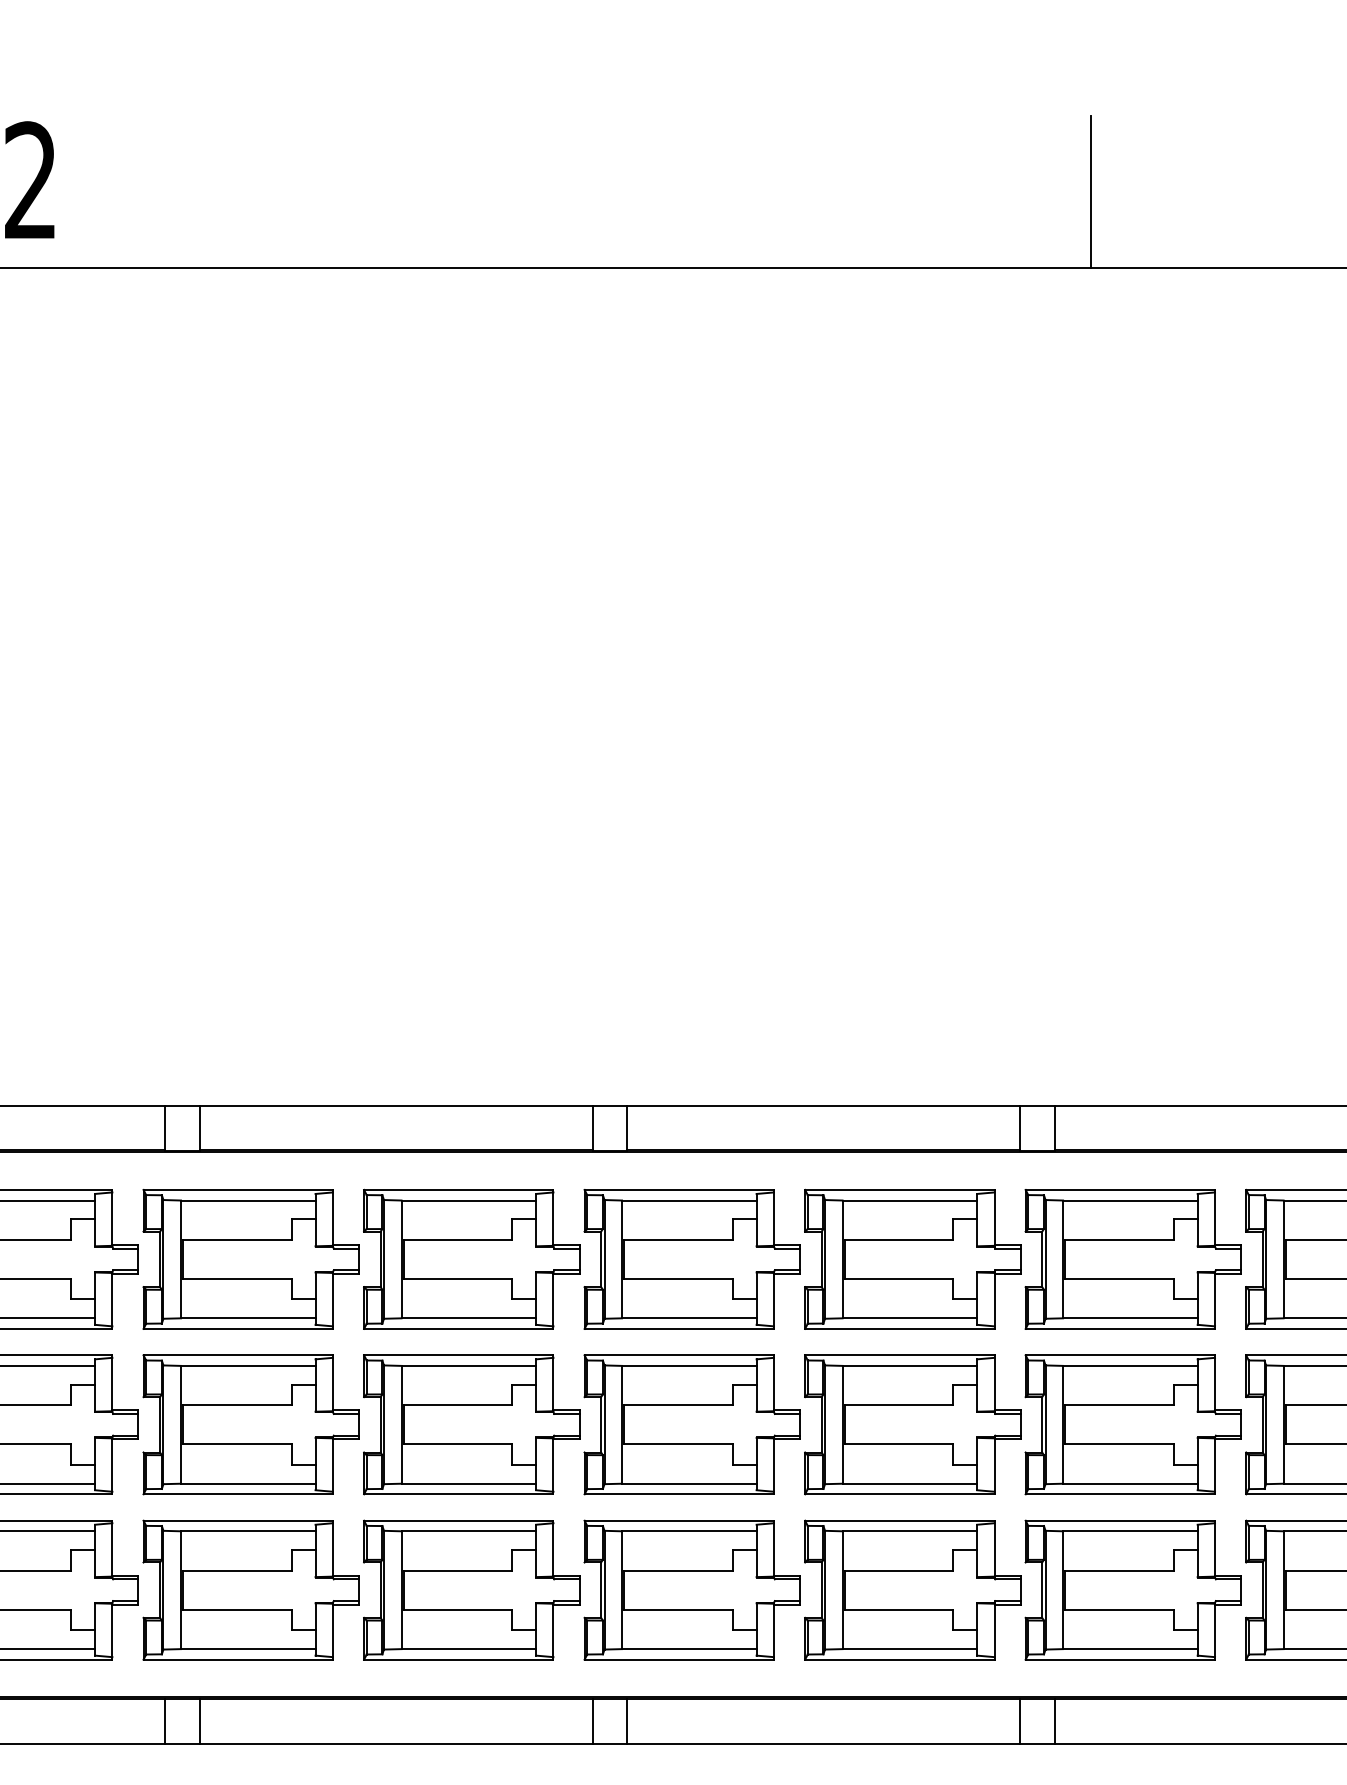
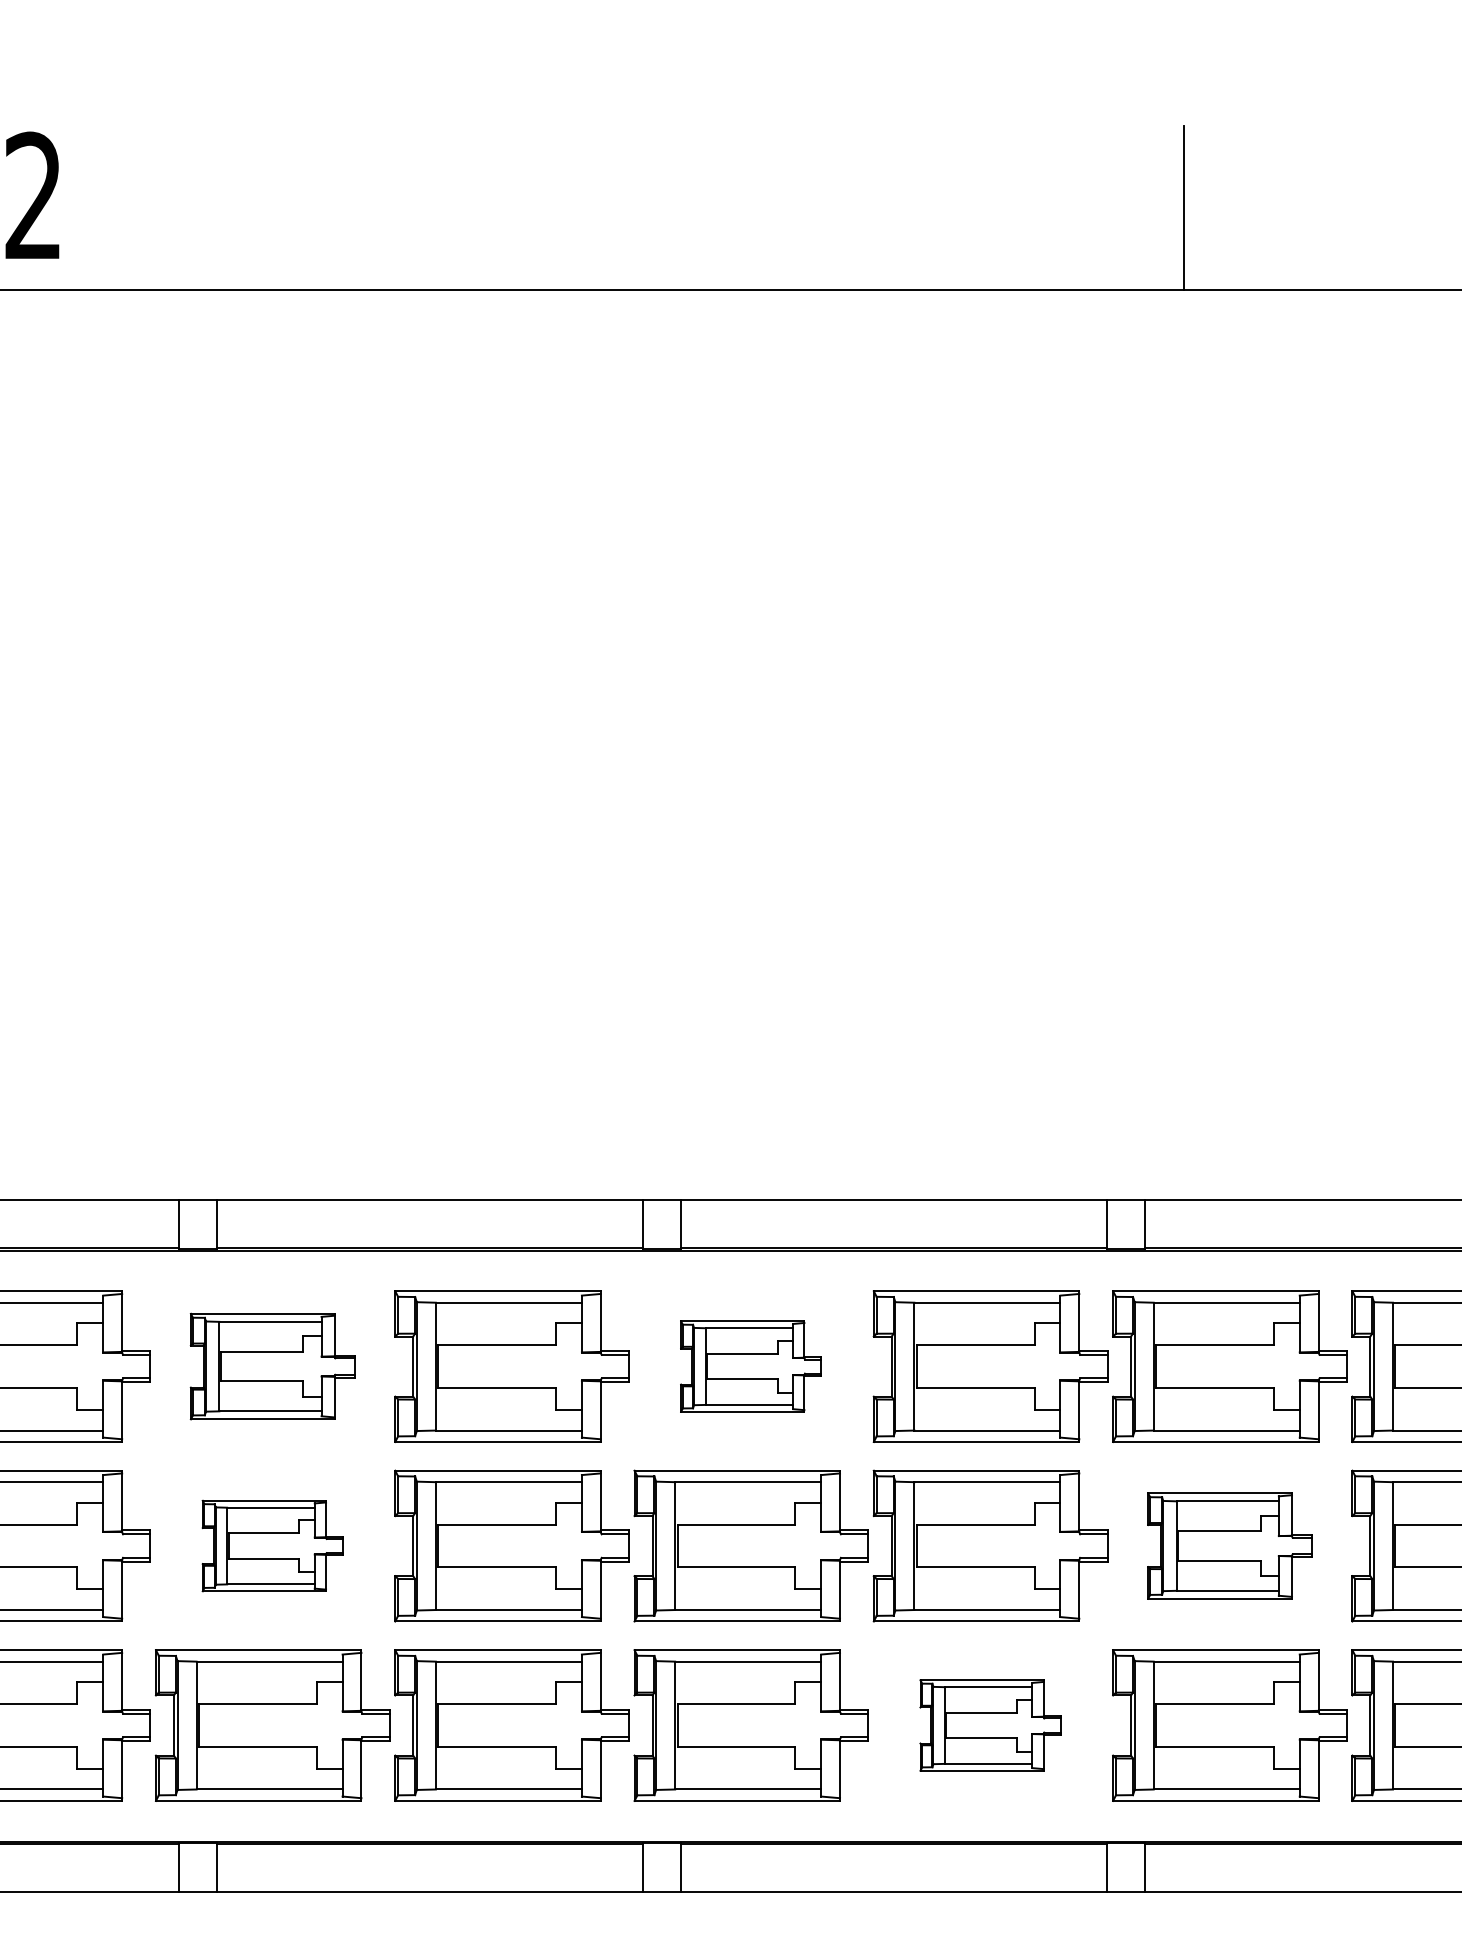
part: (250, 1259) -> (272, 1366), size x0.7
part: (691, 1259) -> (750, 1366), size x0.6
part: (250, 1424) -> (272, 1545), size x0.6
part: (1132, 1424) -> (1229, 1545), size x0.7
part: (912, 1590) -> (990, 1725), size x0.6

